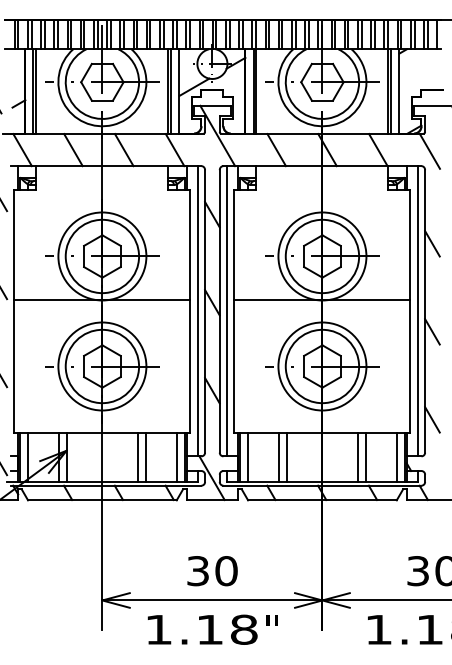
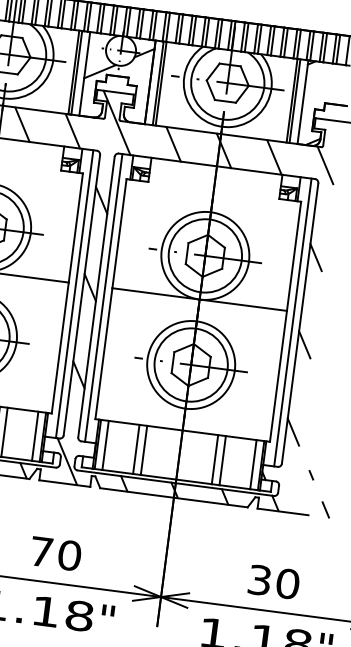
text: (197, 571) -> (40, 552), 30 -> 70

